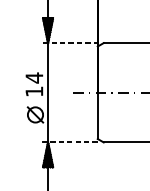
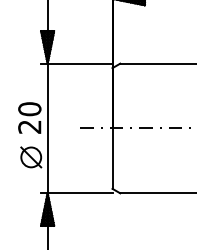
line: (70, 42) -> (76, 63), dashed -> solid
text: (34, 84) -> (29, 117), 14 -> 20
line: (72, 142) -> (79, 193), dashed -> solid

